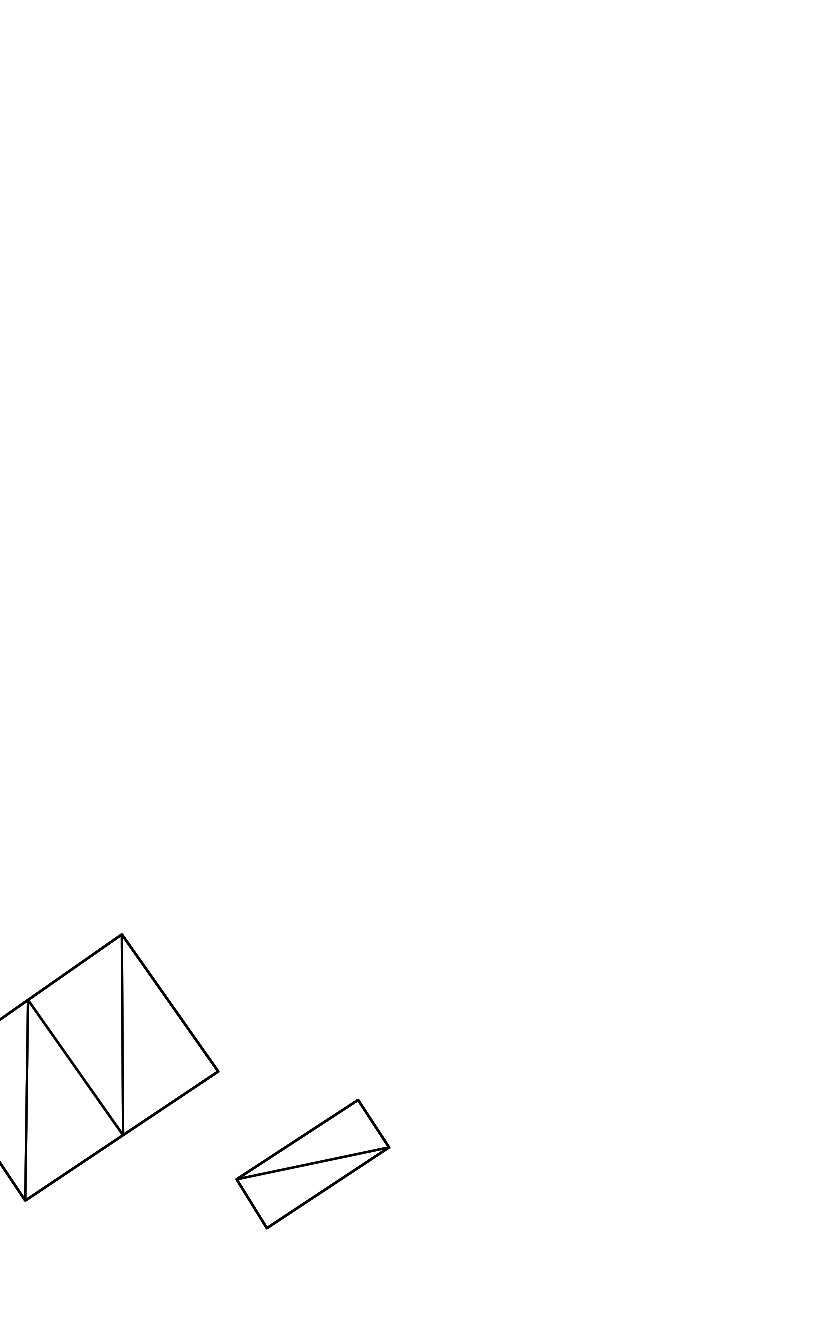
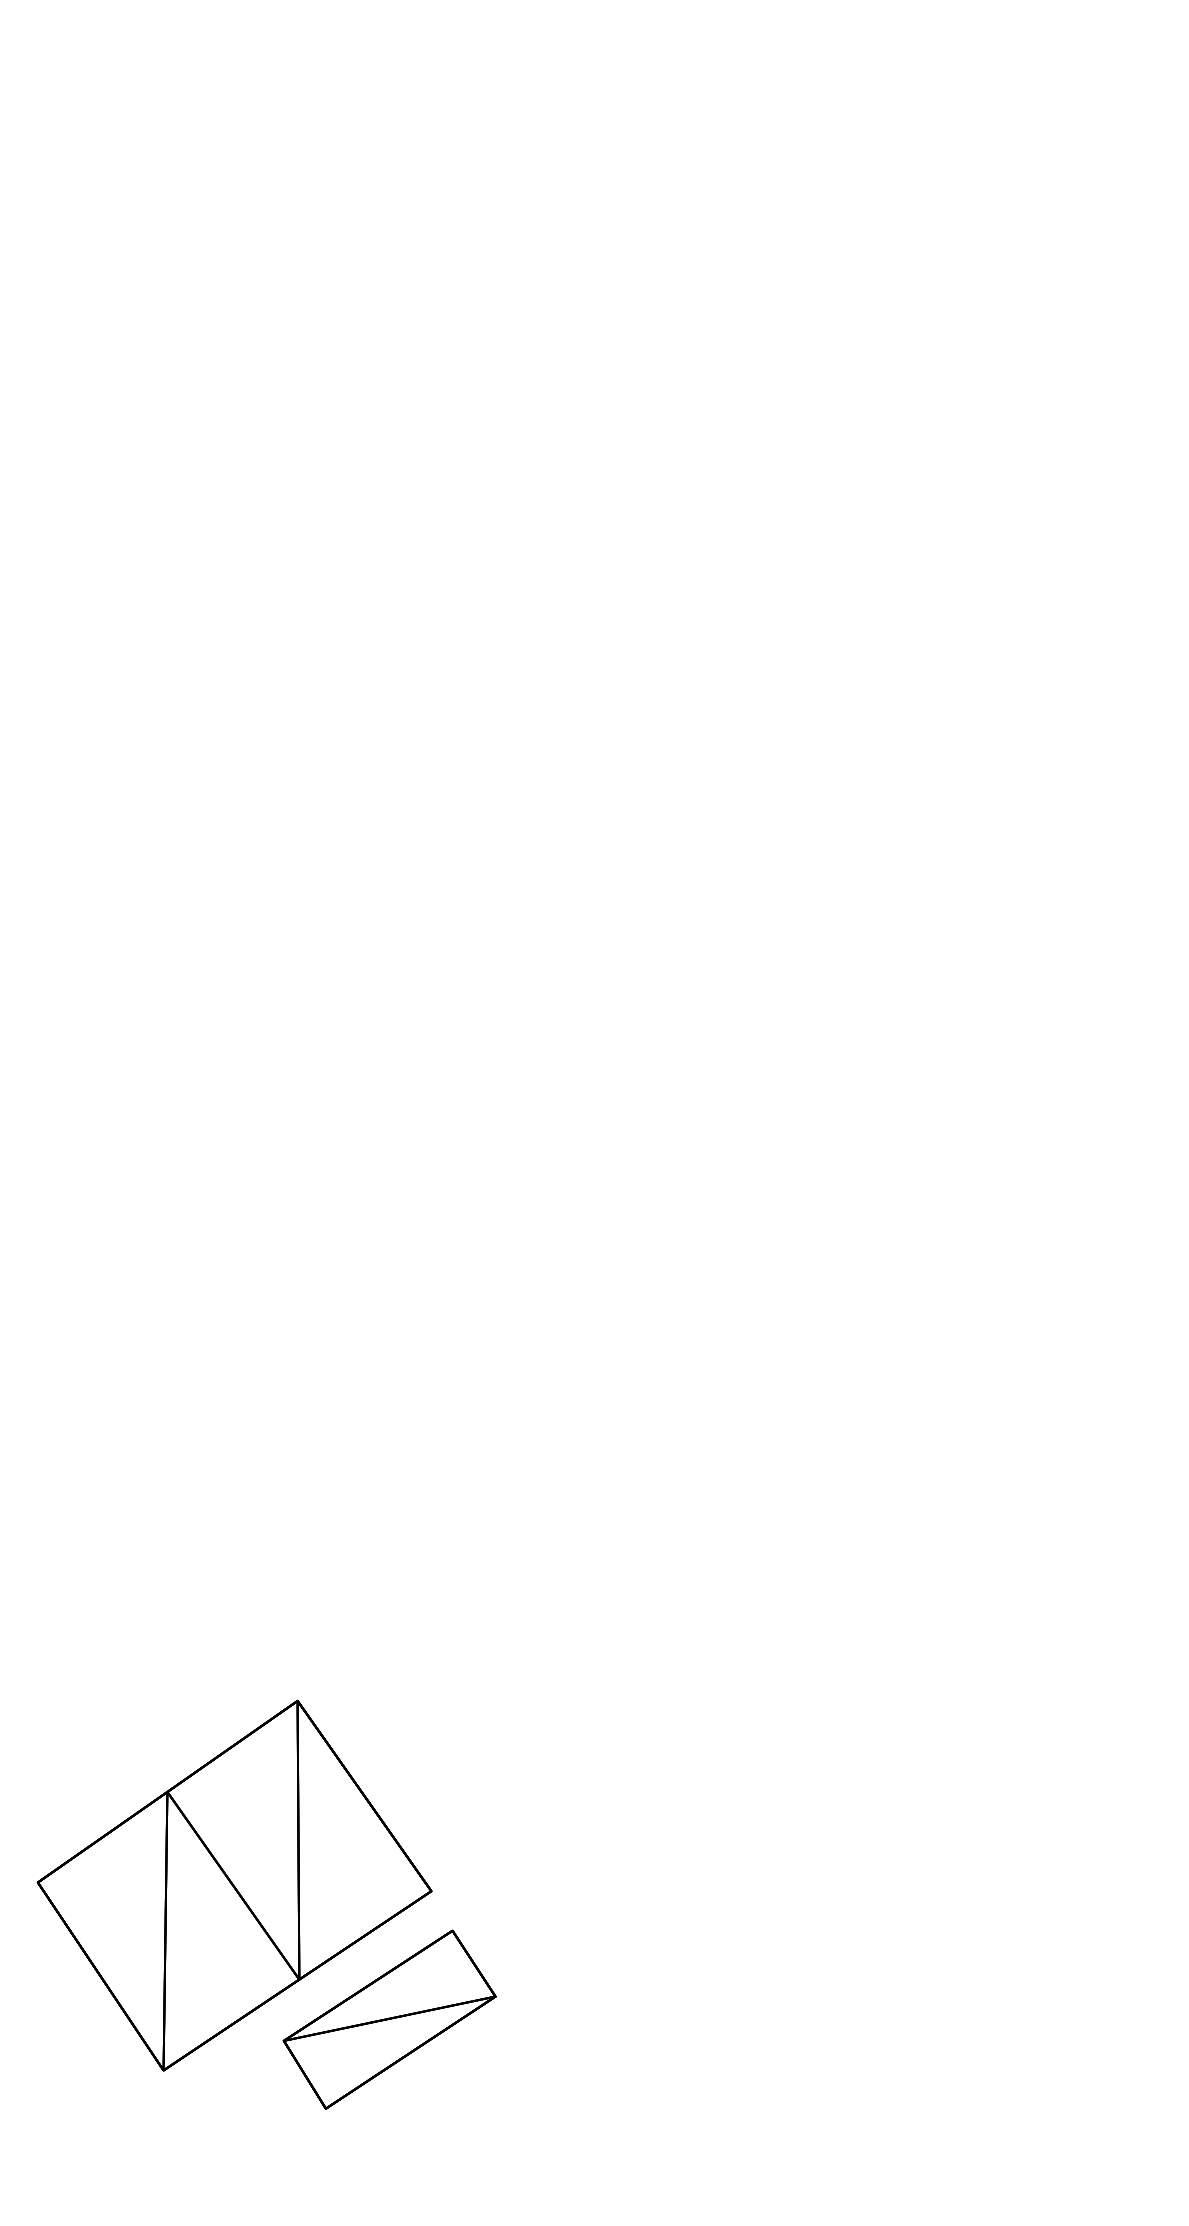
part: (312, 1163) -> (389, 2019), moved

